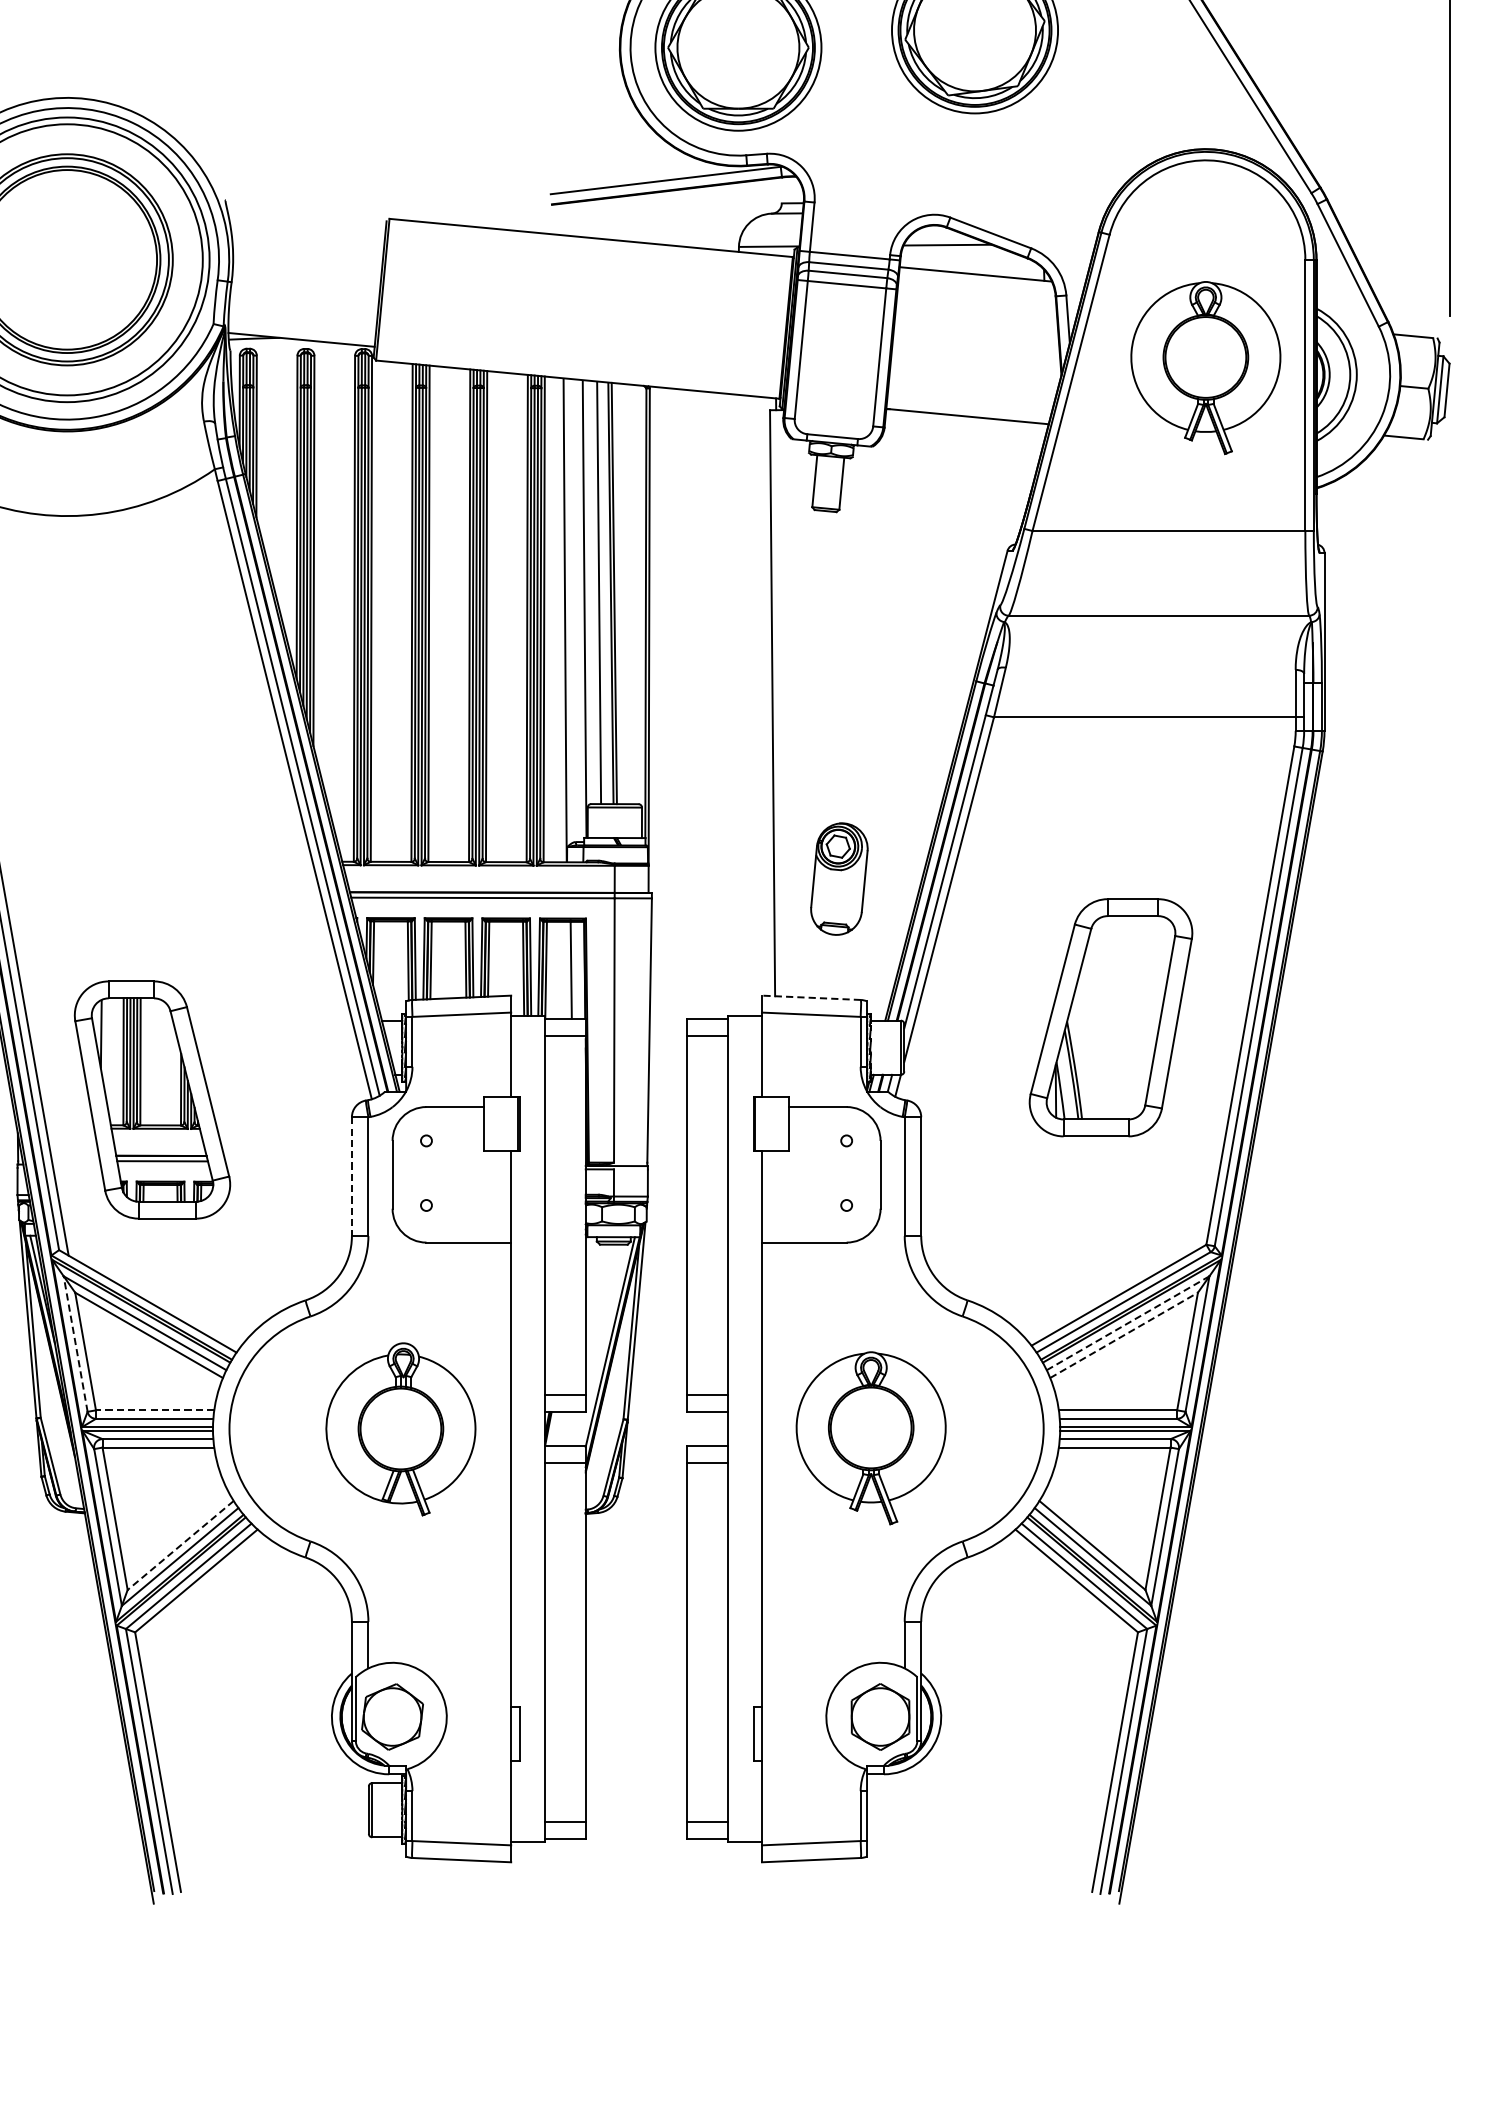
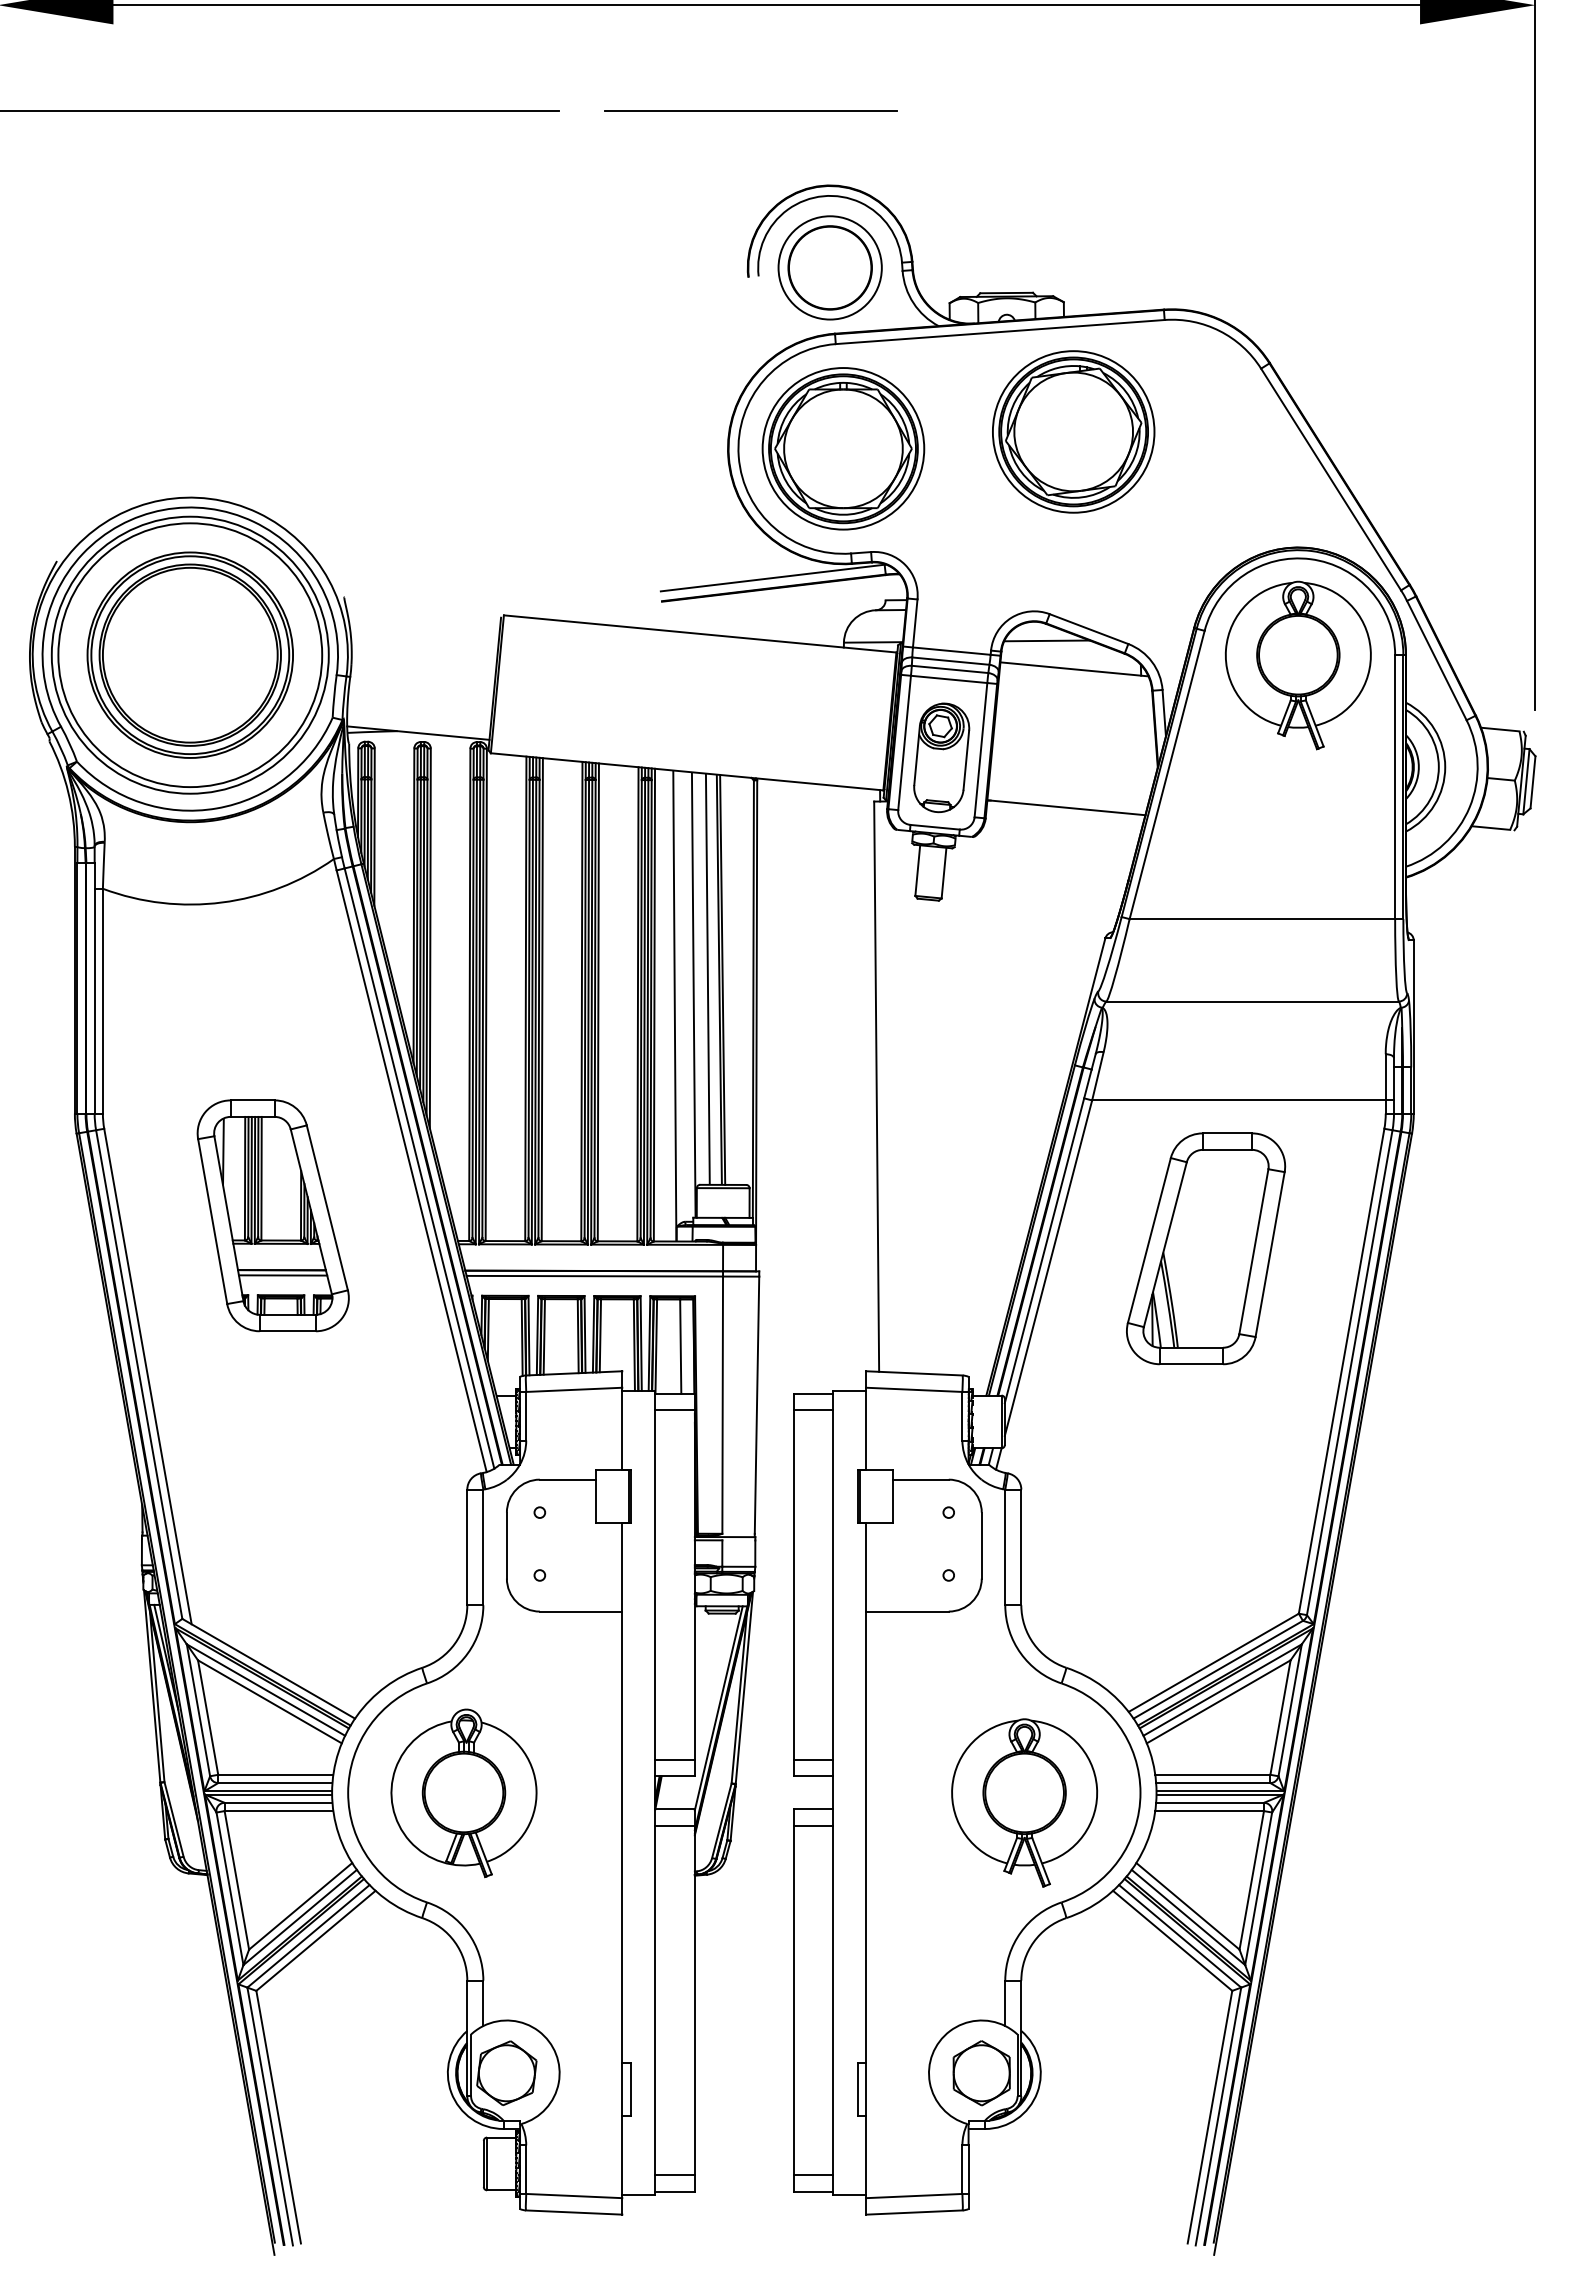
part: (1205, 368) -> (1297, 665), moved
part: (839, 878) -> (941, 757), moved
line: (811, 997) -> (914, 1373), dashed -> solid
part: (1111, 1017) -> (1206, 1248), moved
part: (151, 1099) -> (272, 1215), moved
line: (352, 1176) -> (467, 1547), dashed -> solid
line: (1128, 1322) -> (1223, 1689), dashed -> solid
line: (1123, 1334) -> (1218, 1701), dashed -> solid
line: (75, 1344) -> (198, 1710), dashed -> solid
line: (154, 1410) -> (275, 1774), dashed -> solid
part: (400, 1429) -> (463, 1793), moved
part: (871, 1437) -> (1024, 1802), moved
line: (180, 1545) -> (300, 1906), dashed -> solid

